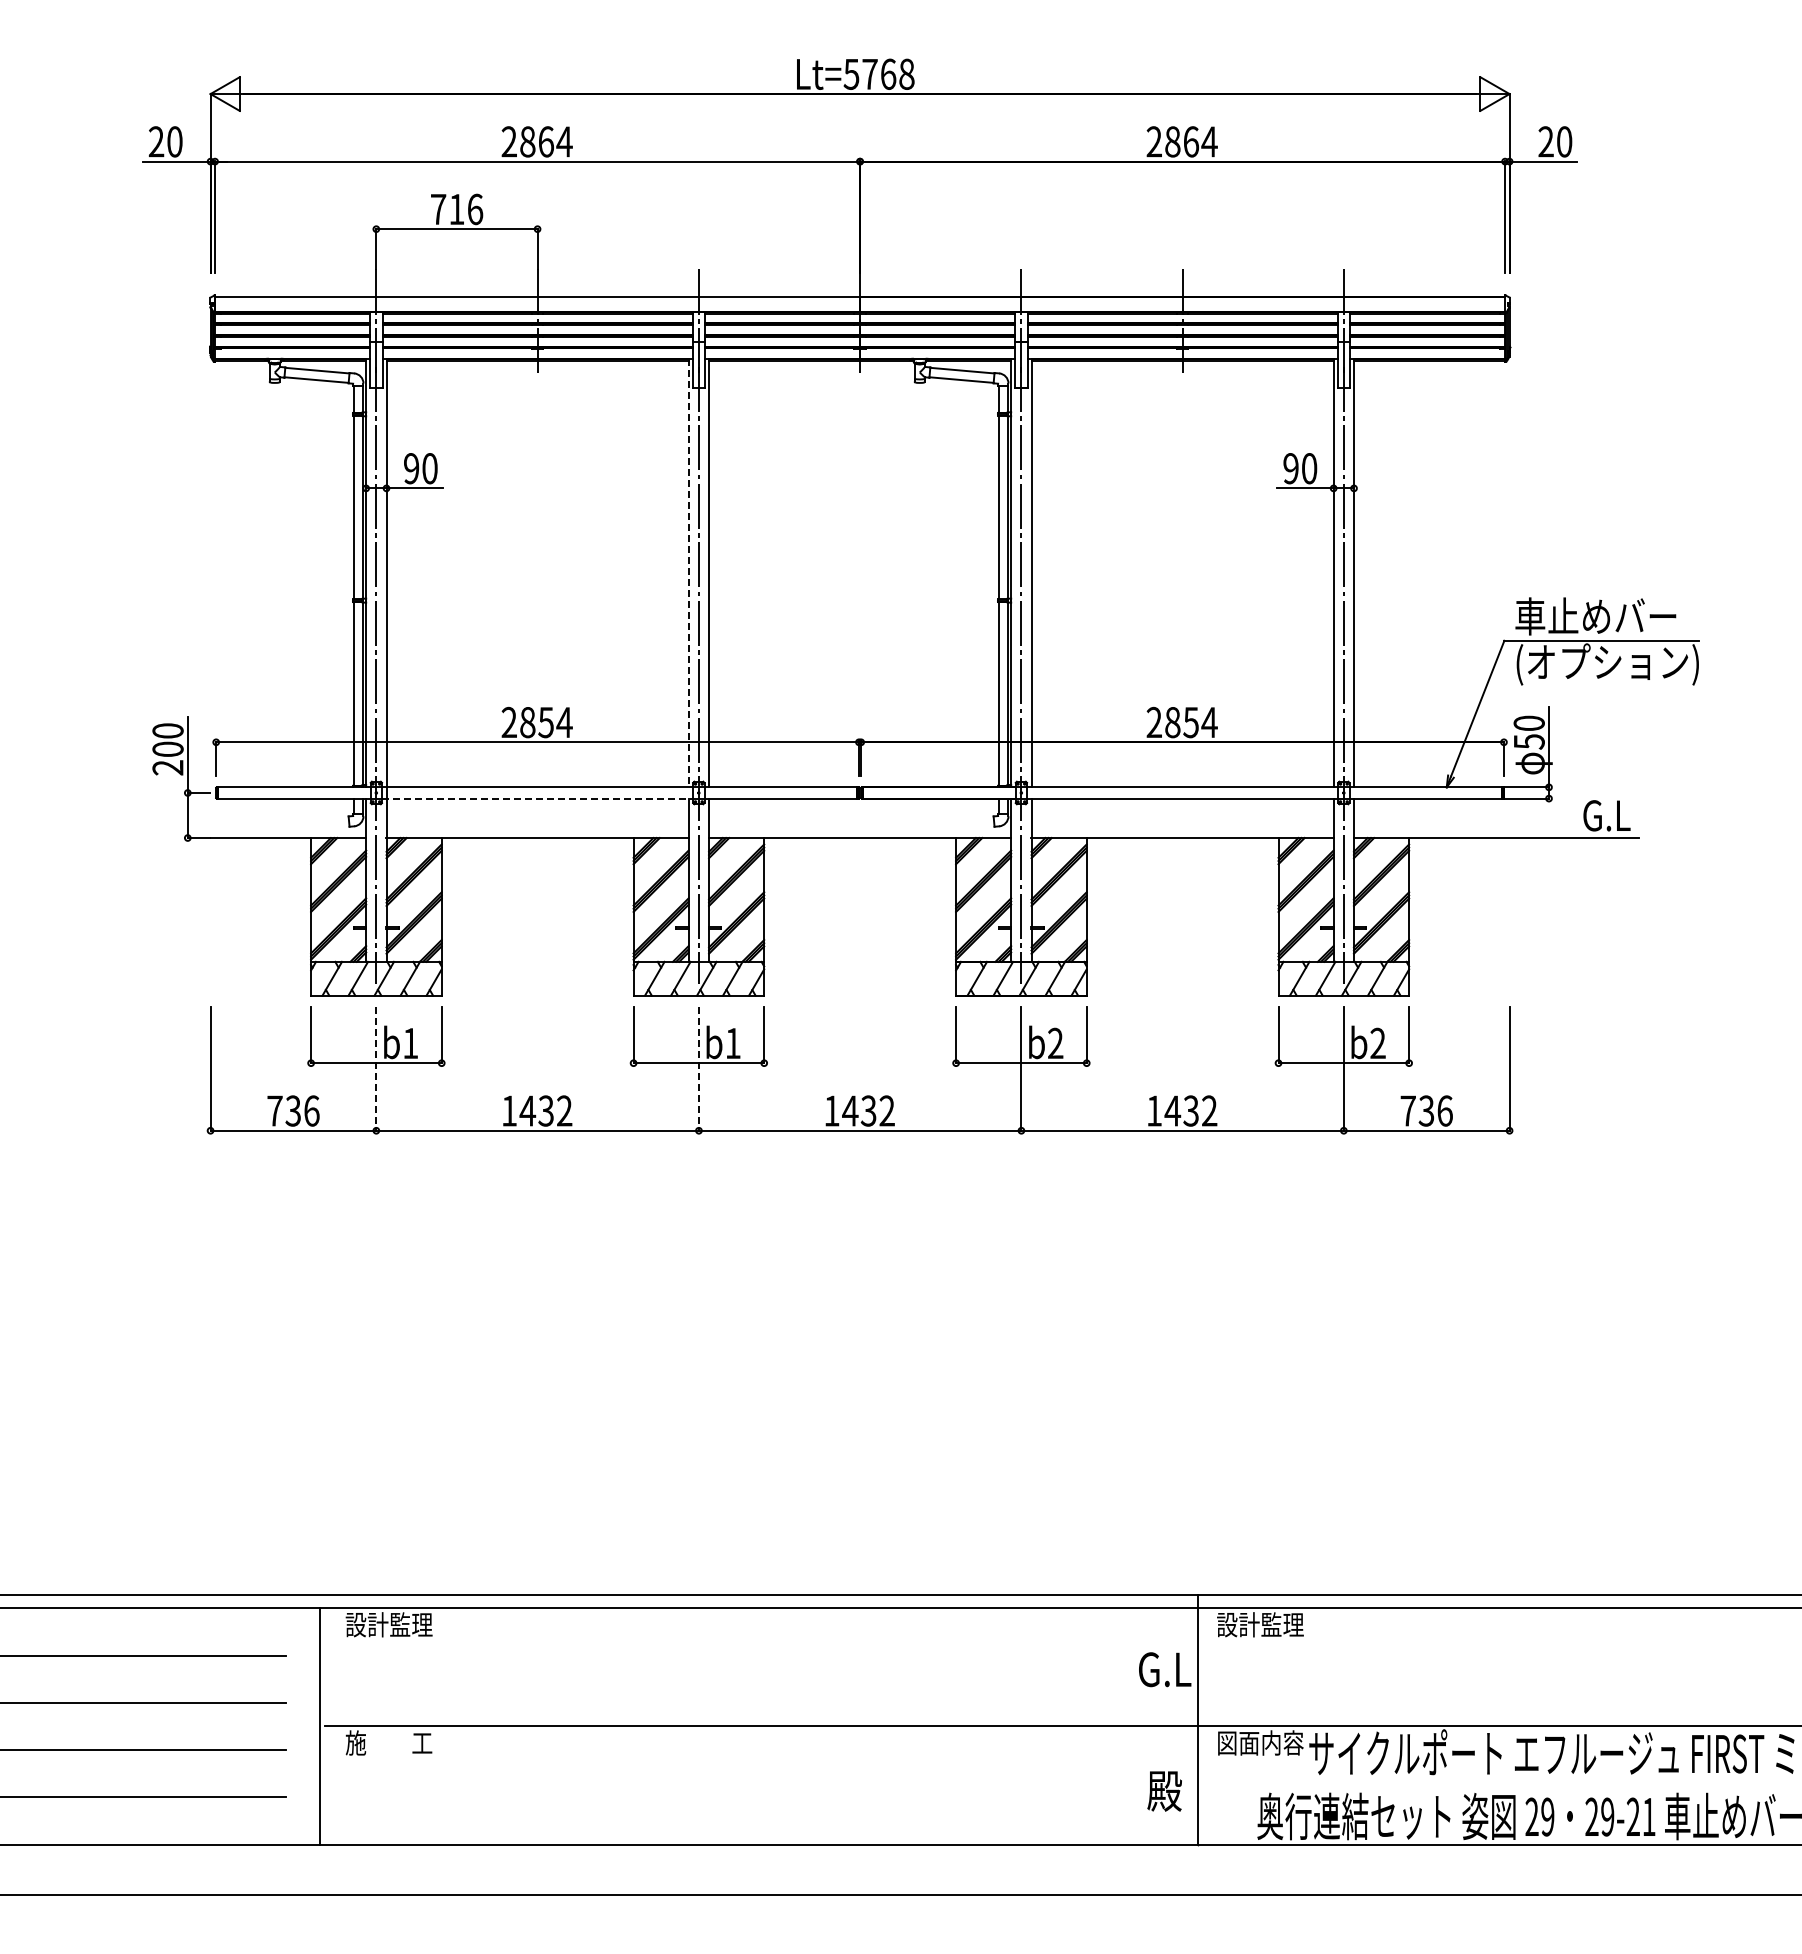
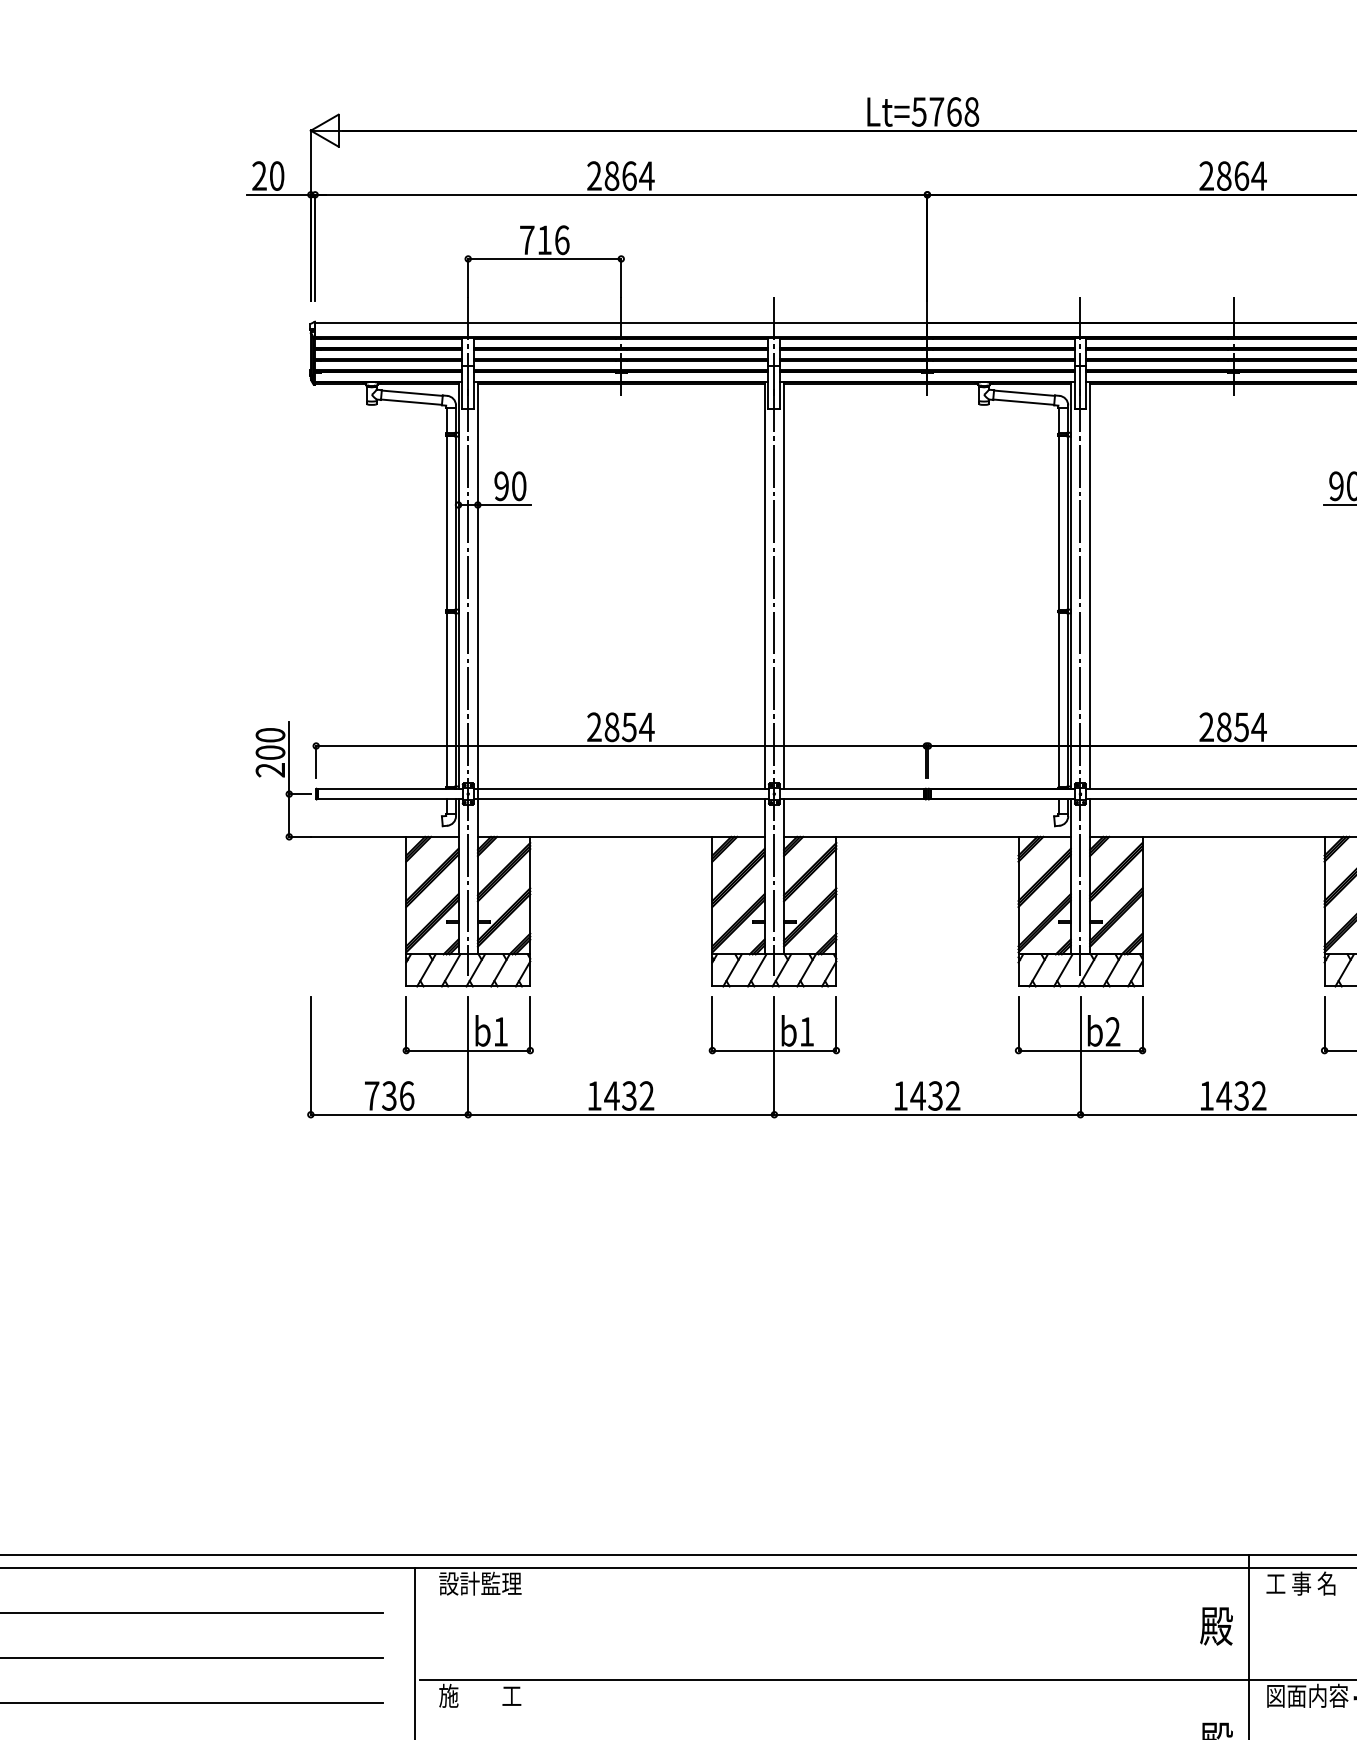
line: (688, 573) -> (764, 585), dashed -> solid
line: (537, 798) -> (621, 799), dashed -> solid
line: (376, 1069) -> (468, 1056), dashed -> solid
line: (698, 1069) -> (774, 1056), dashed -> solid
text: (1260, 1624) -> (1307, 1583), 設計監理 -> 工 事 名
text: (1165, 1669) -> (1217, 1626), G.L -> 殿

